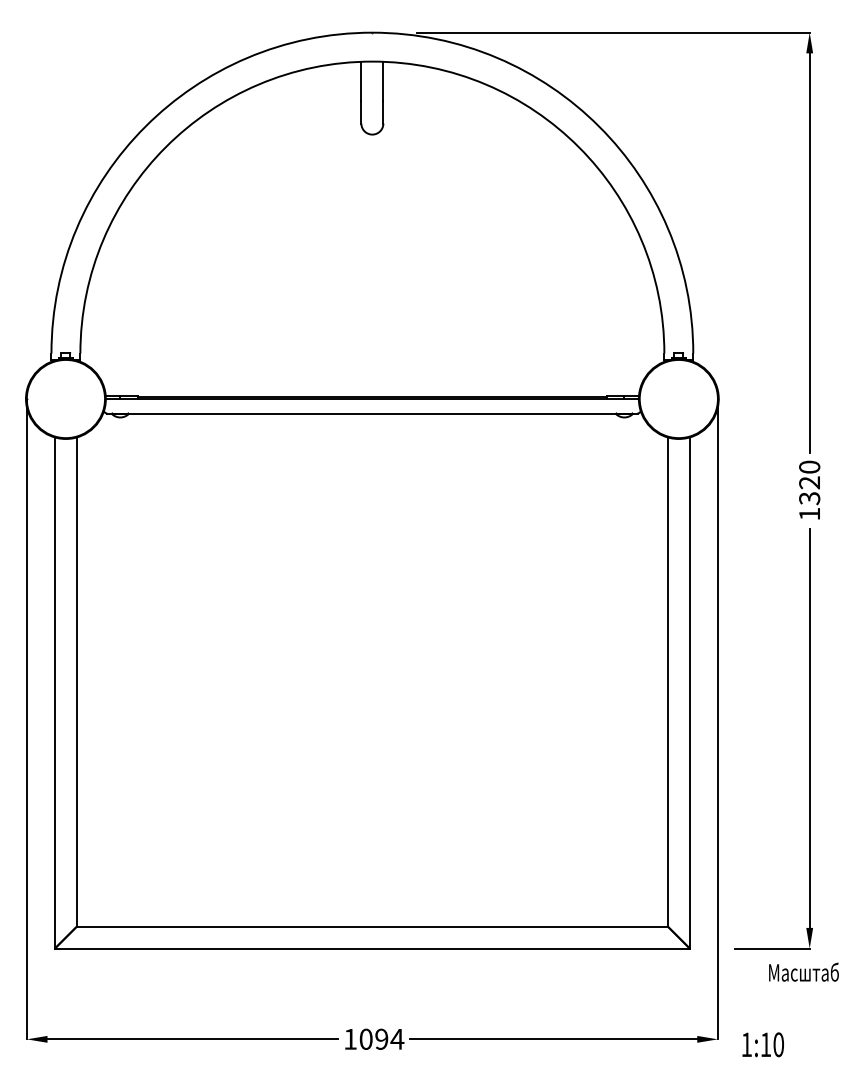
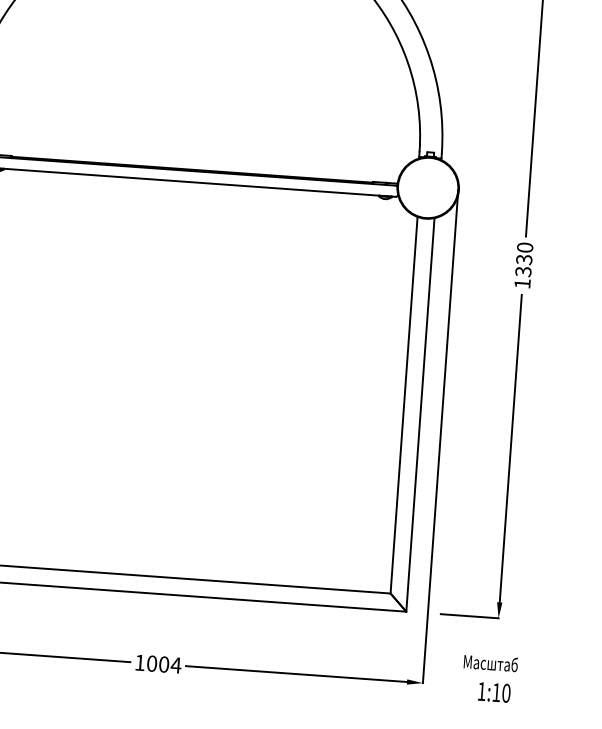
text: (809, 482) -> (524, 259), 1320 -> 1330
text: (803, 971) -> (490, 662), moved
text: (381, 1038) -> (163, 663), 1094 -> 1004
text: (762, 1044) -> (493, 692), moved

